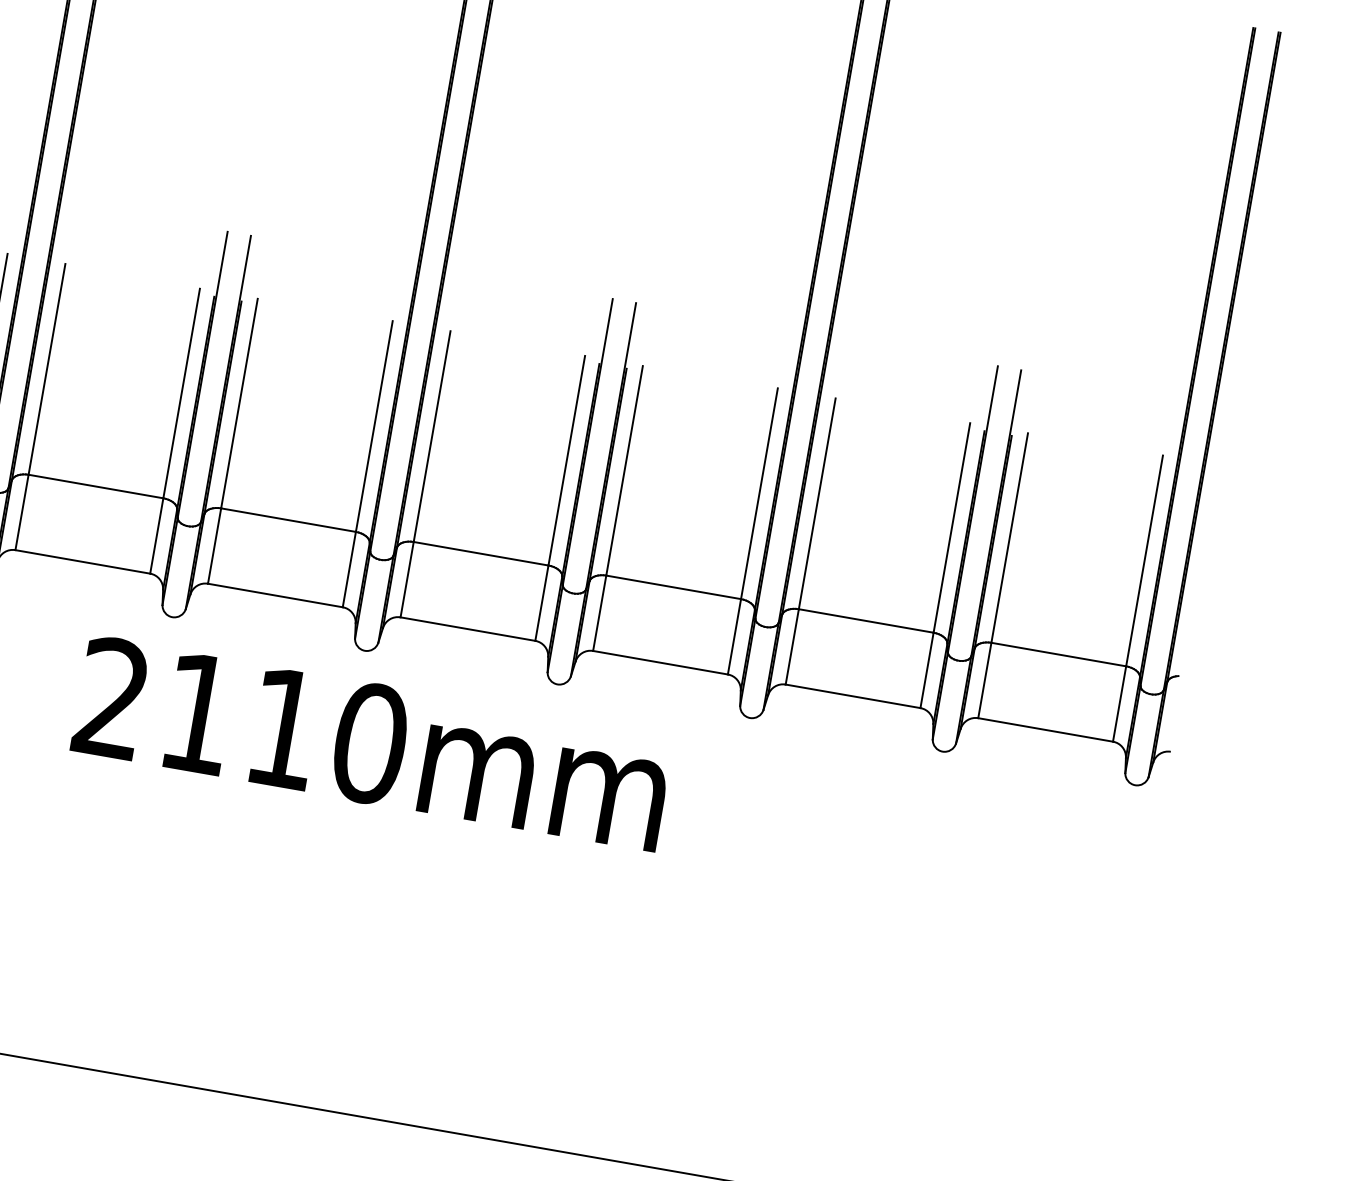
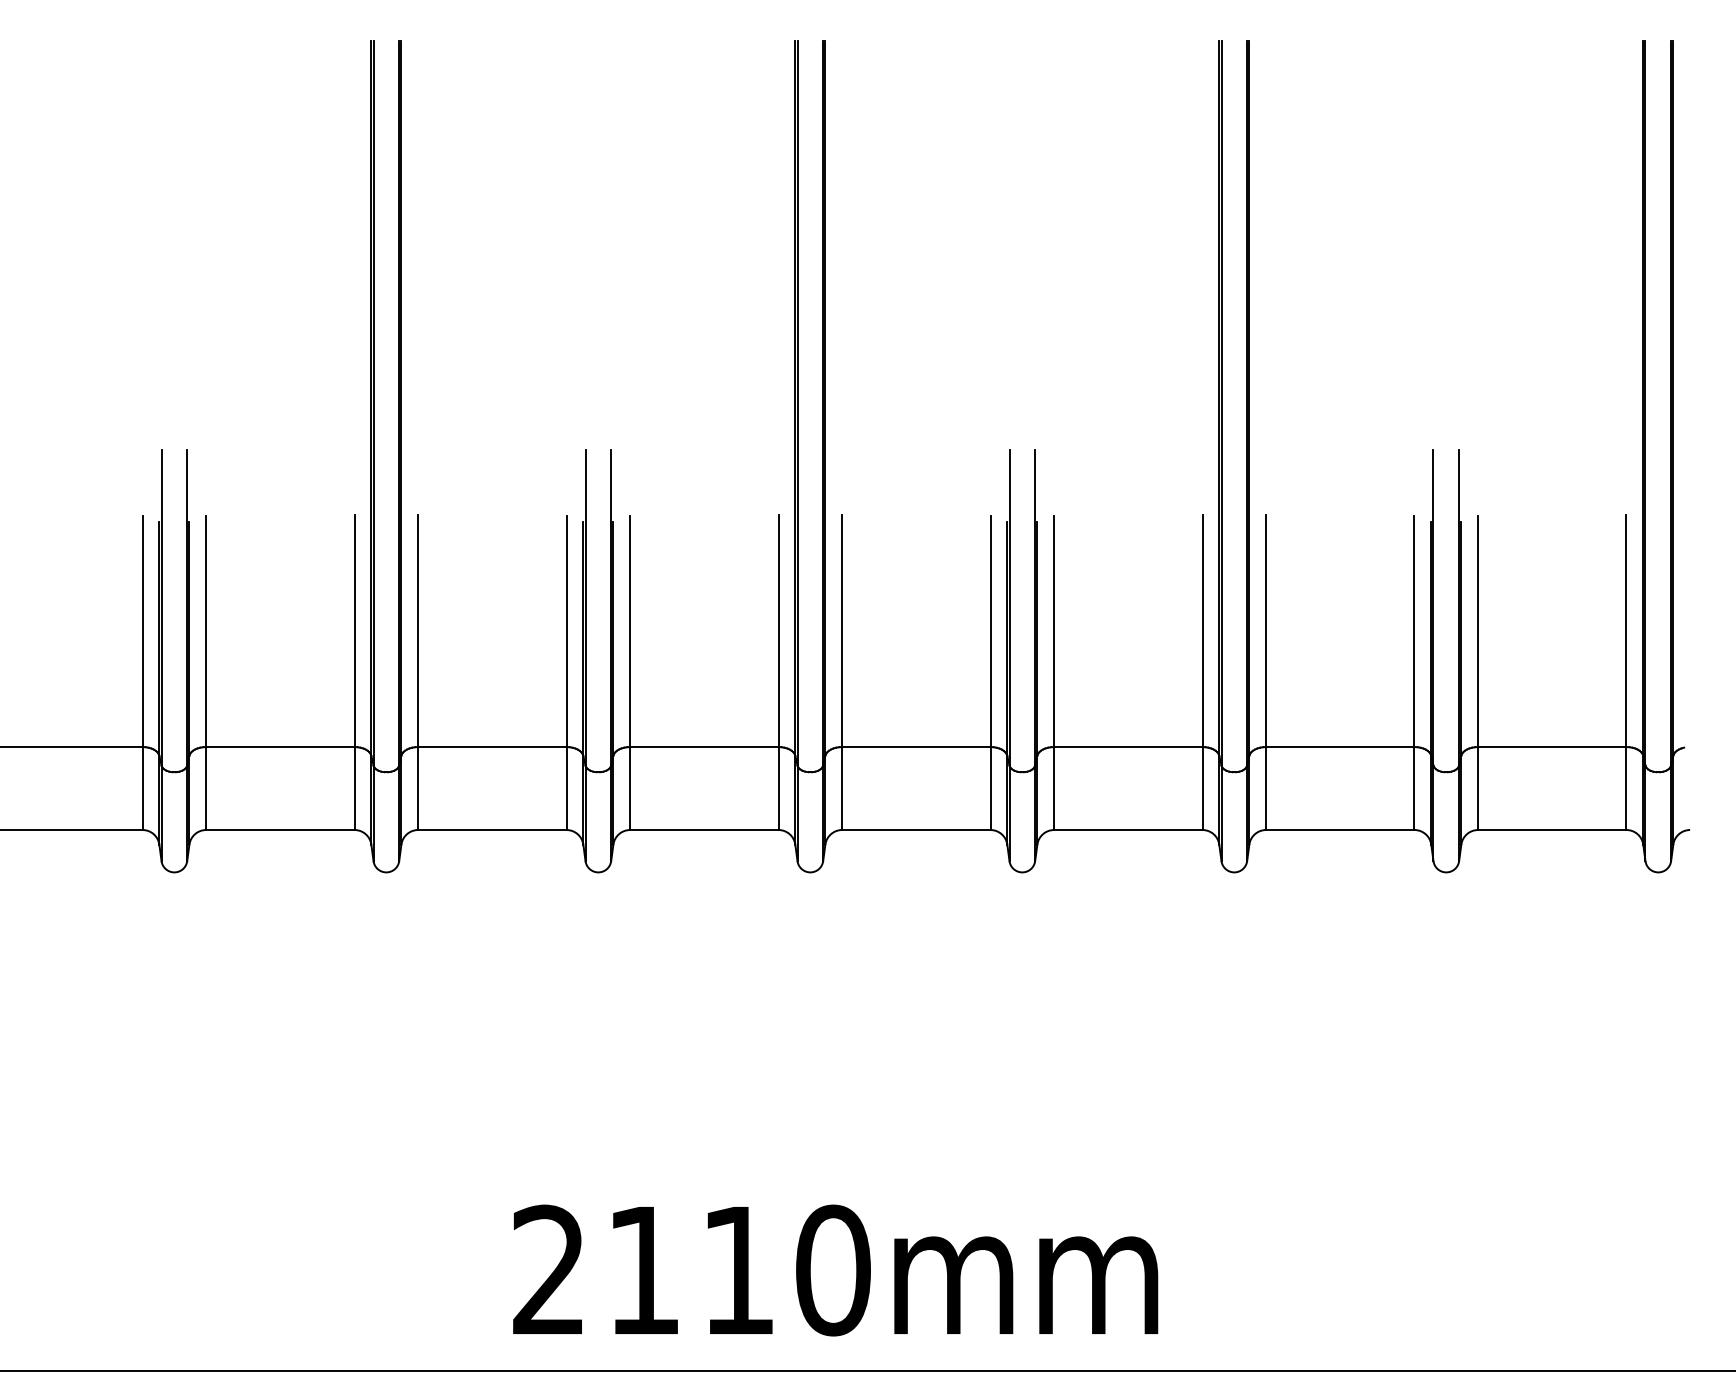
text: (372, 743) -> (835, 1270), moved

